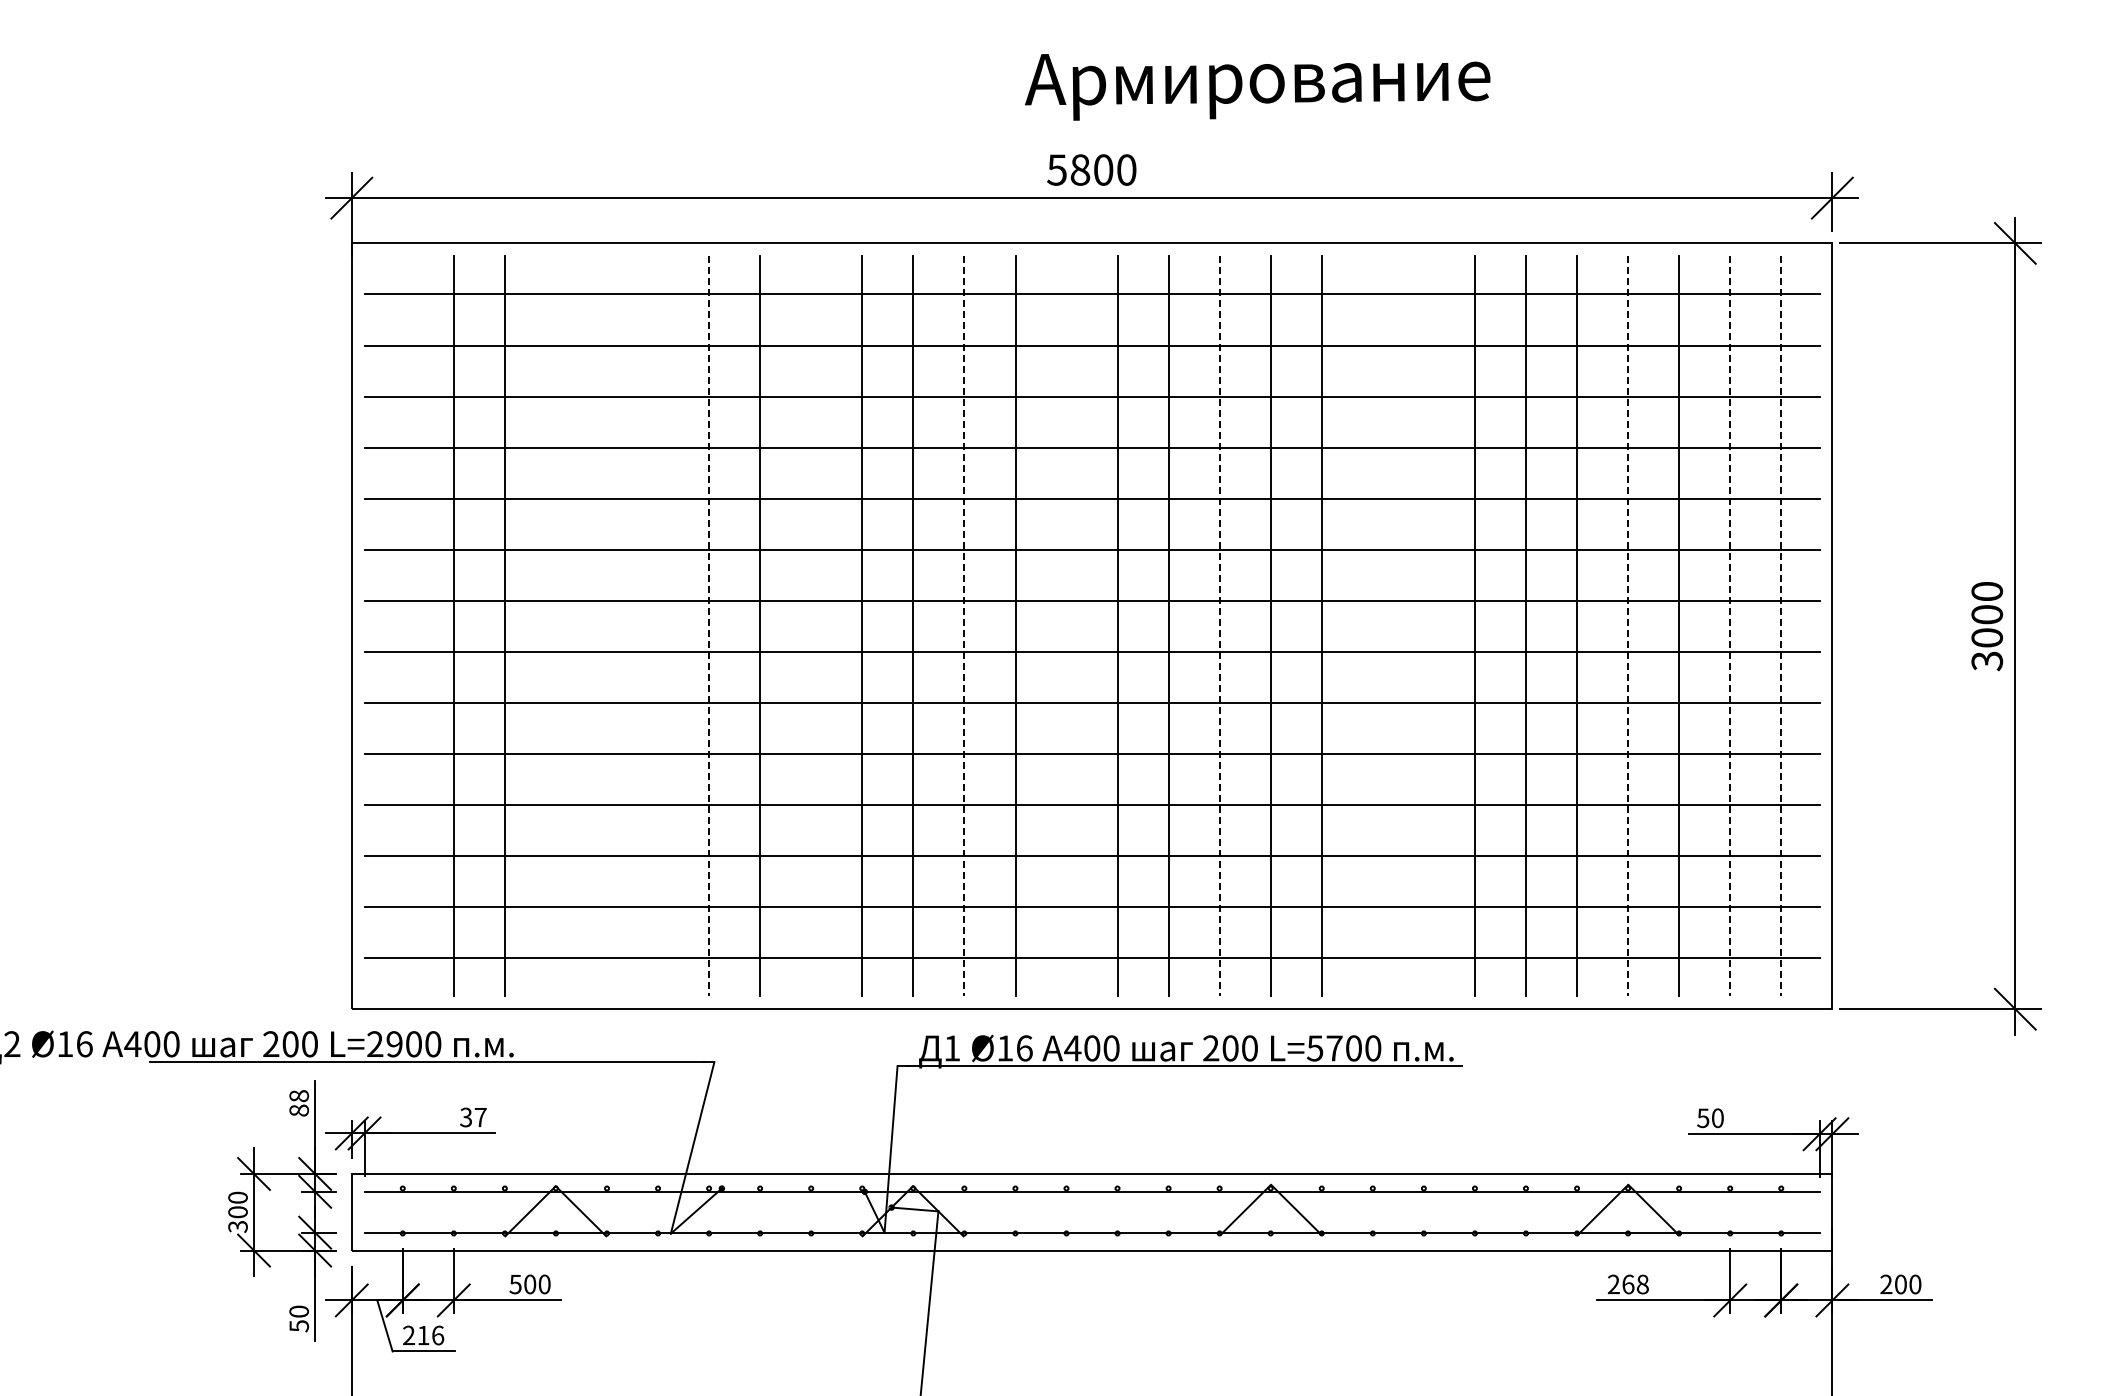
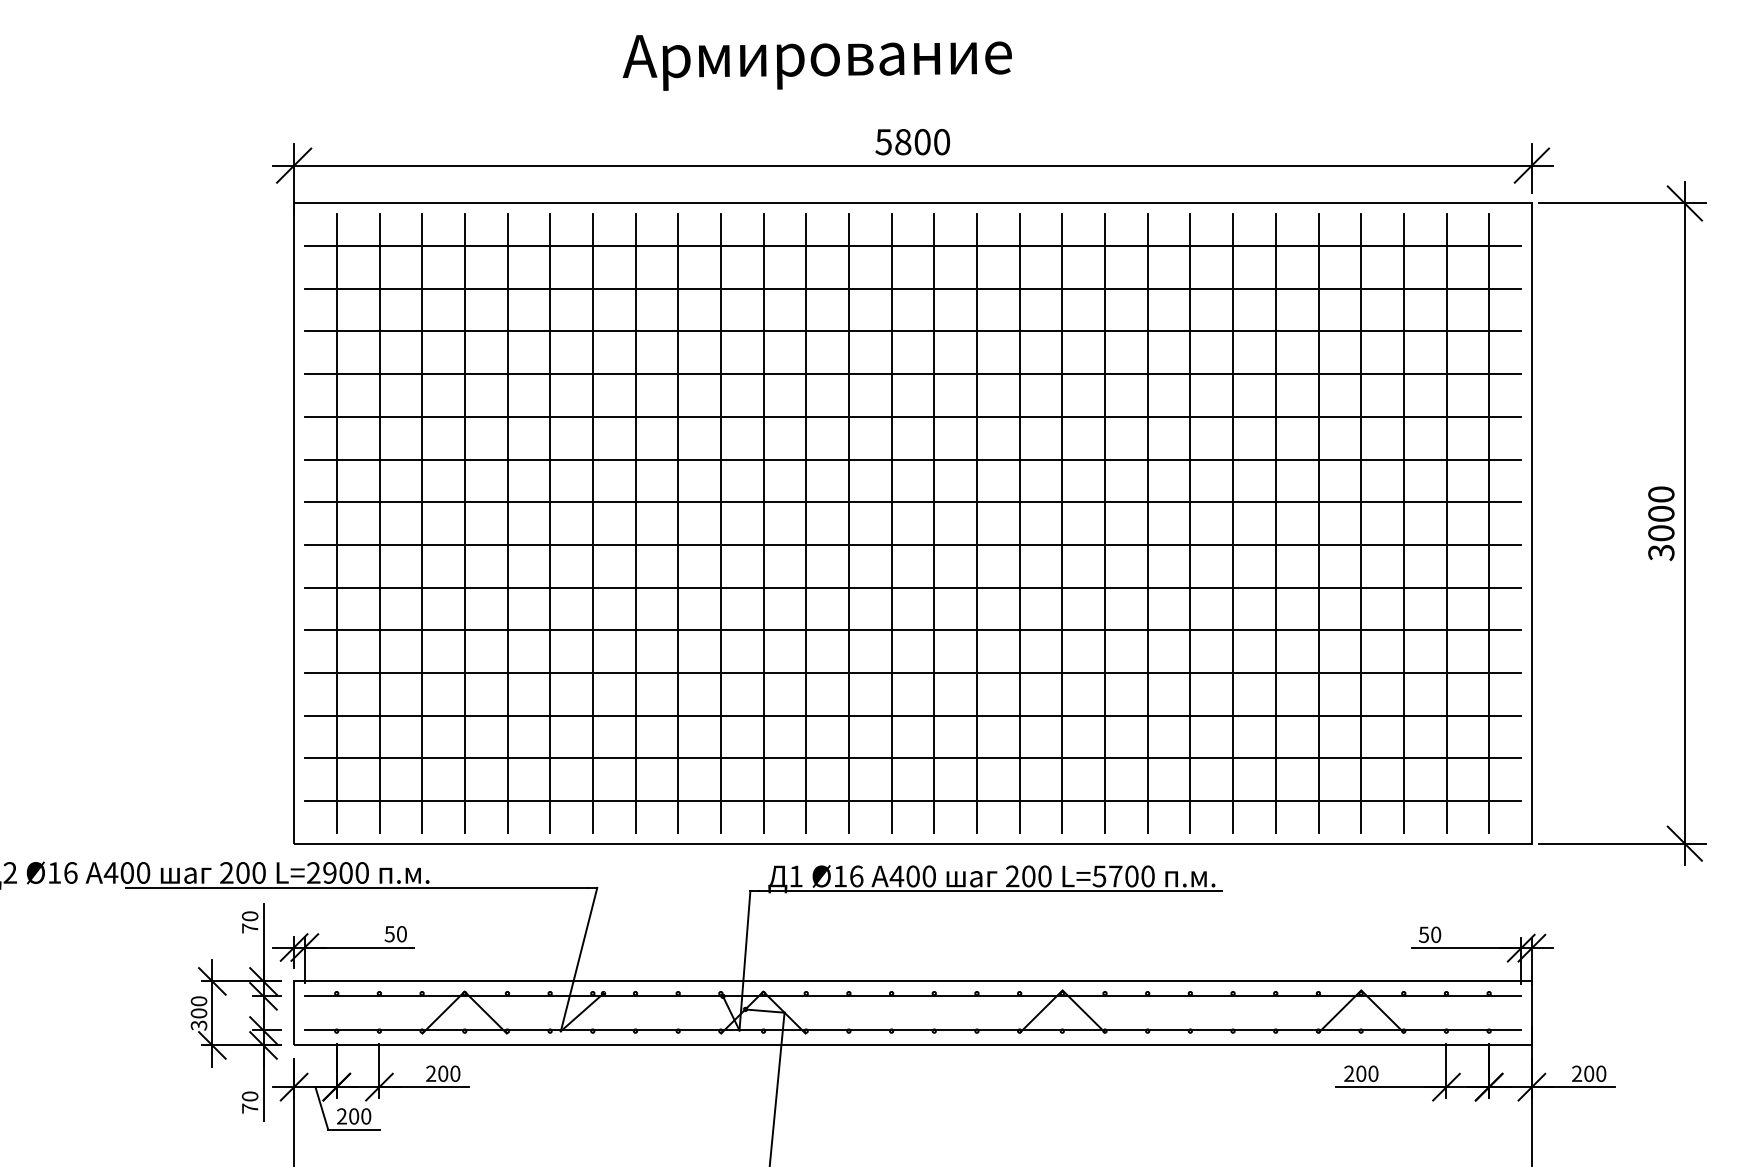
text: (1257, 87) -> (817, 63), moved
line: (402, 626) -> (336, 523), added
line: (556, 626) -> (465, 523), added
line: (607, 626) -> (507, 523), added
line: (658, 626) -> (550, 523), added
line: (709, 626) -> (593, 523), dashed -> solid
line: (811, 626) -> (678, 523), added
line: (964, 626) -> (806, 523), dashed -> solid
line: (1066, 626) -> (891, 523), added
line: (1219, 626) -> (1019, 523), dashed -> solid
line: (1372, 626) -> (1147, 523), added
line: (1423, 626) -> (1190, 523), added
line: (1628, 626) -> (1361, 523), dashed -> solid
line: (1730, 626) -> (1446, 523), dashed -> solid
line: (1781, 626) -> (1489, 523), dashed -> solid
text: (299, 1103) -> (250, 922), 88 -> 70
text: (473, 1117) -> (395, 934), 37 -> 50
text: (515, 1284) -> (430, 1073), 500 -> 200
text: (1635, 1284) -> (1367, 1073), 268 -> 200
text: (299, 1326) -> (250, 1108), 50 -> 70
text: (430, 1335) -> (359, 1116), 216 -> 200

